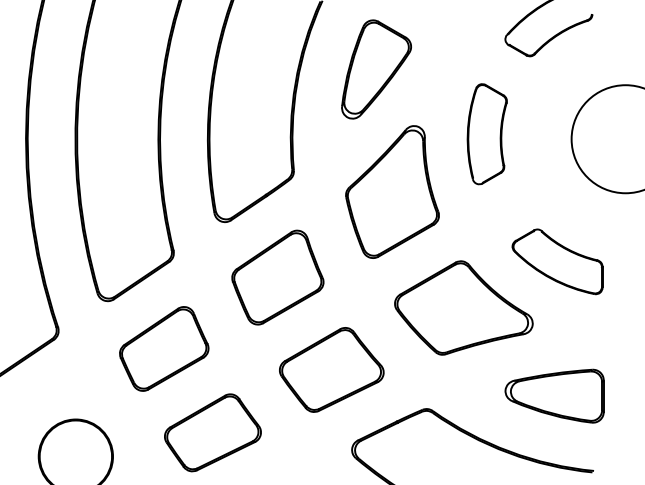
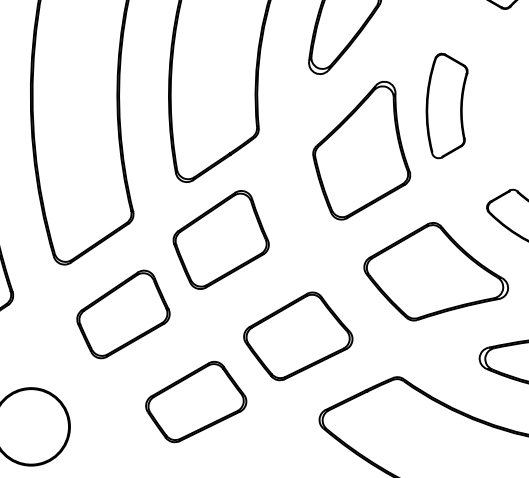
part: (486, 134) -> (446, 106), moved
part: (277, 277) -> (220, 239), moved
part: (212, 432) -> (195, 401), moved

